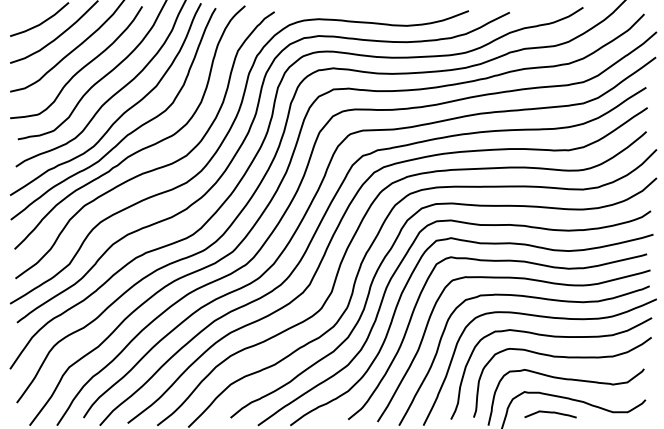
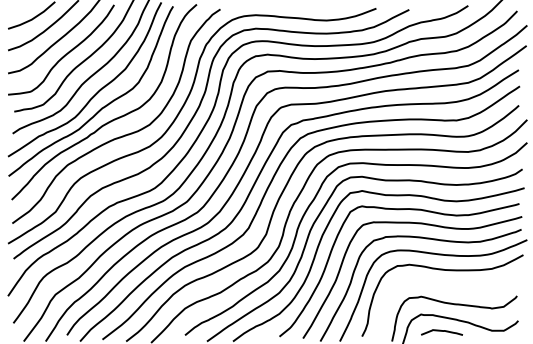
curve: (566, 358) -> (454, 287), removed

